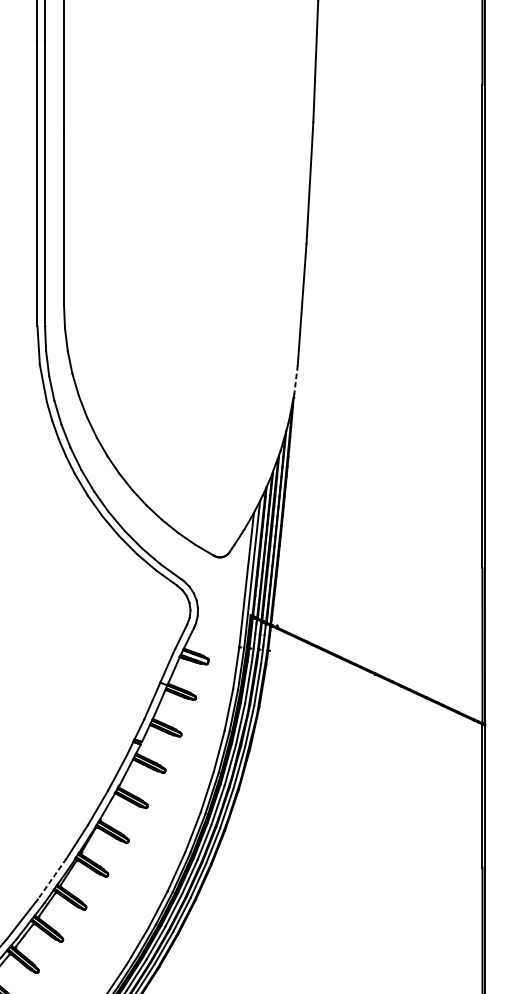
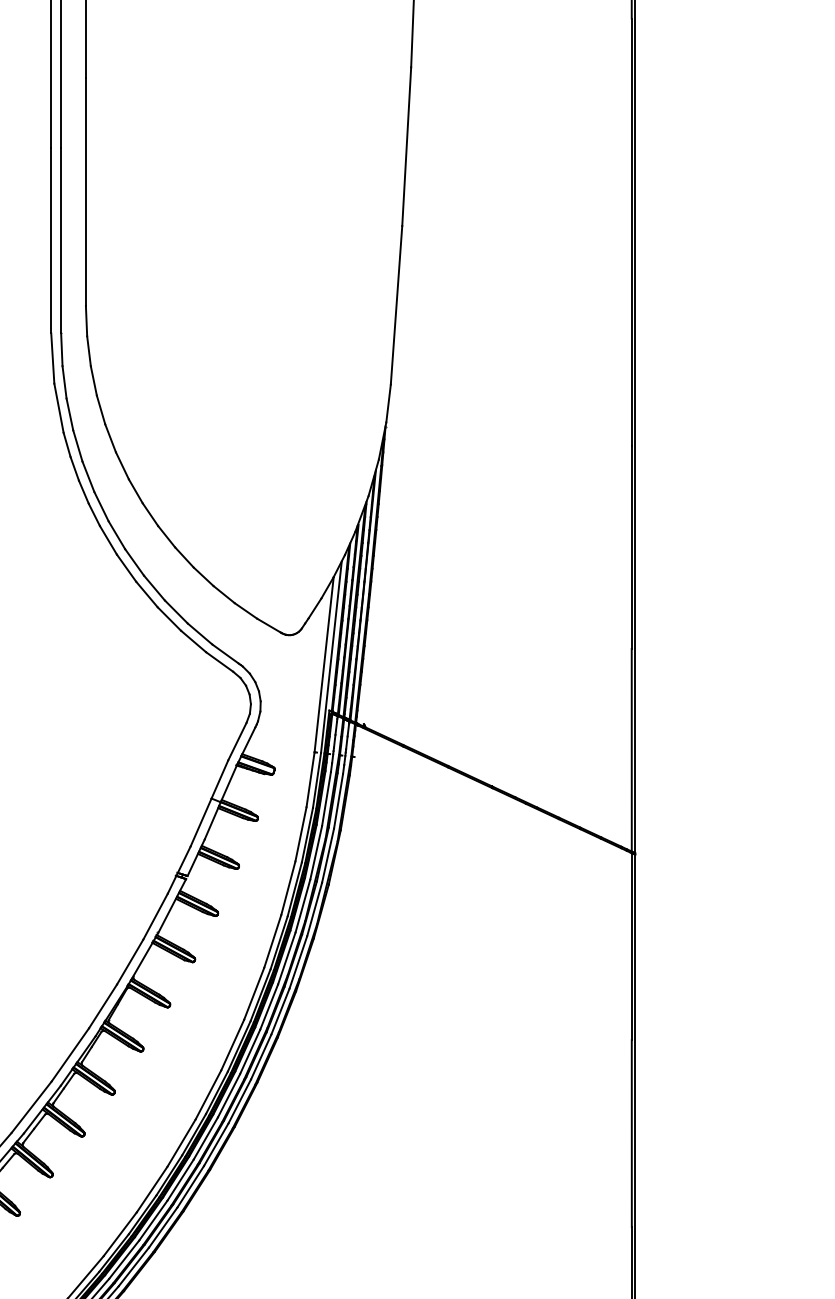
line: (295, 380) -> (388, 404), dashed -> solid
line: (52, 878) -> (70, 1054), dashed -> solid

